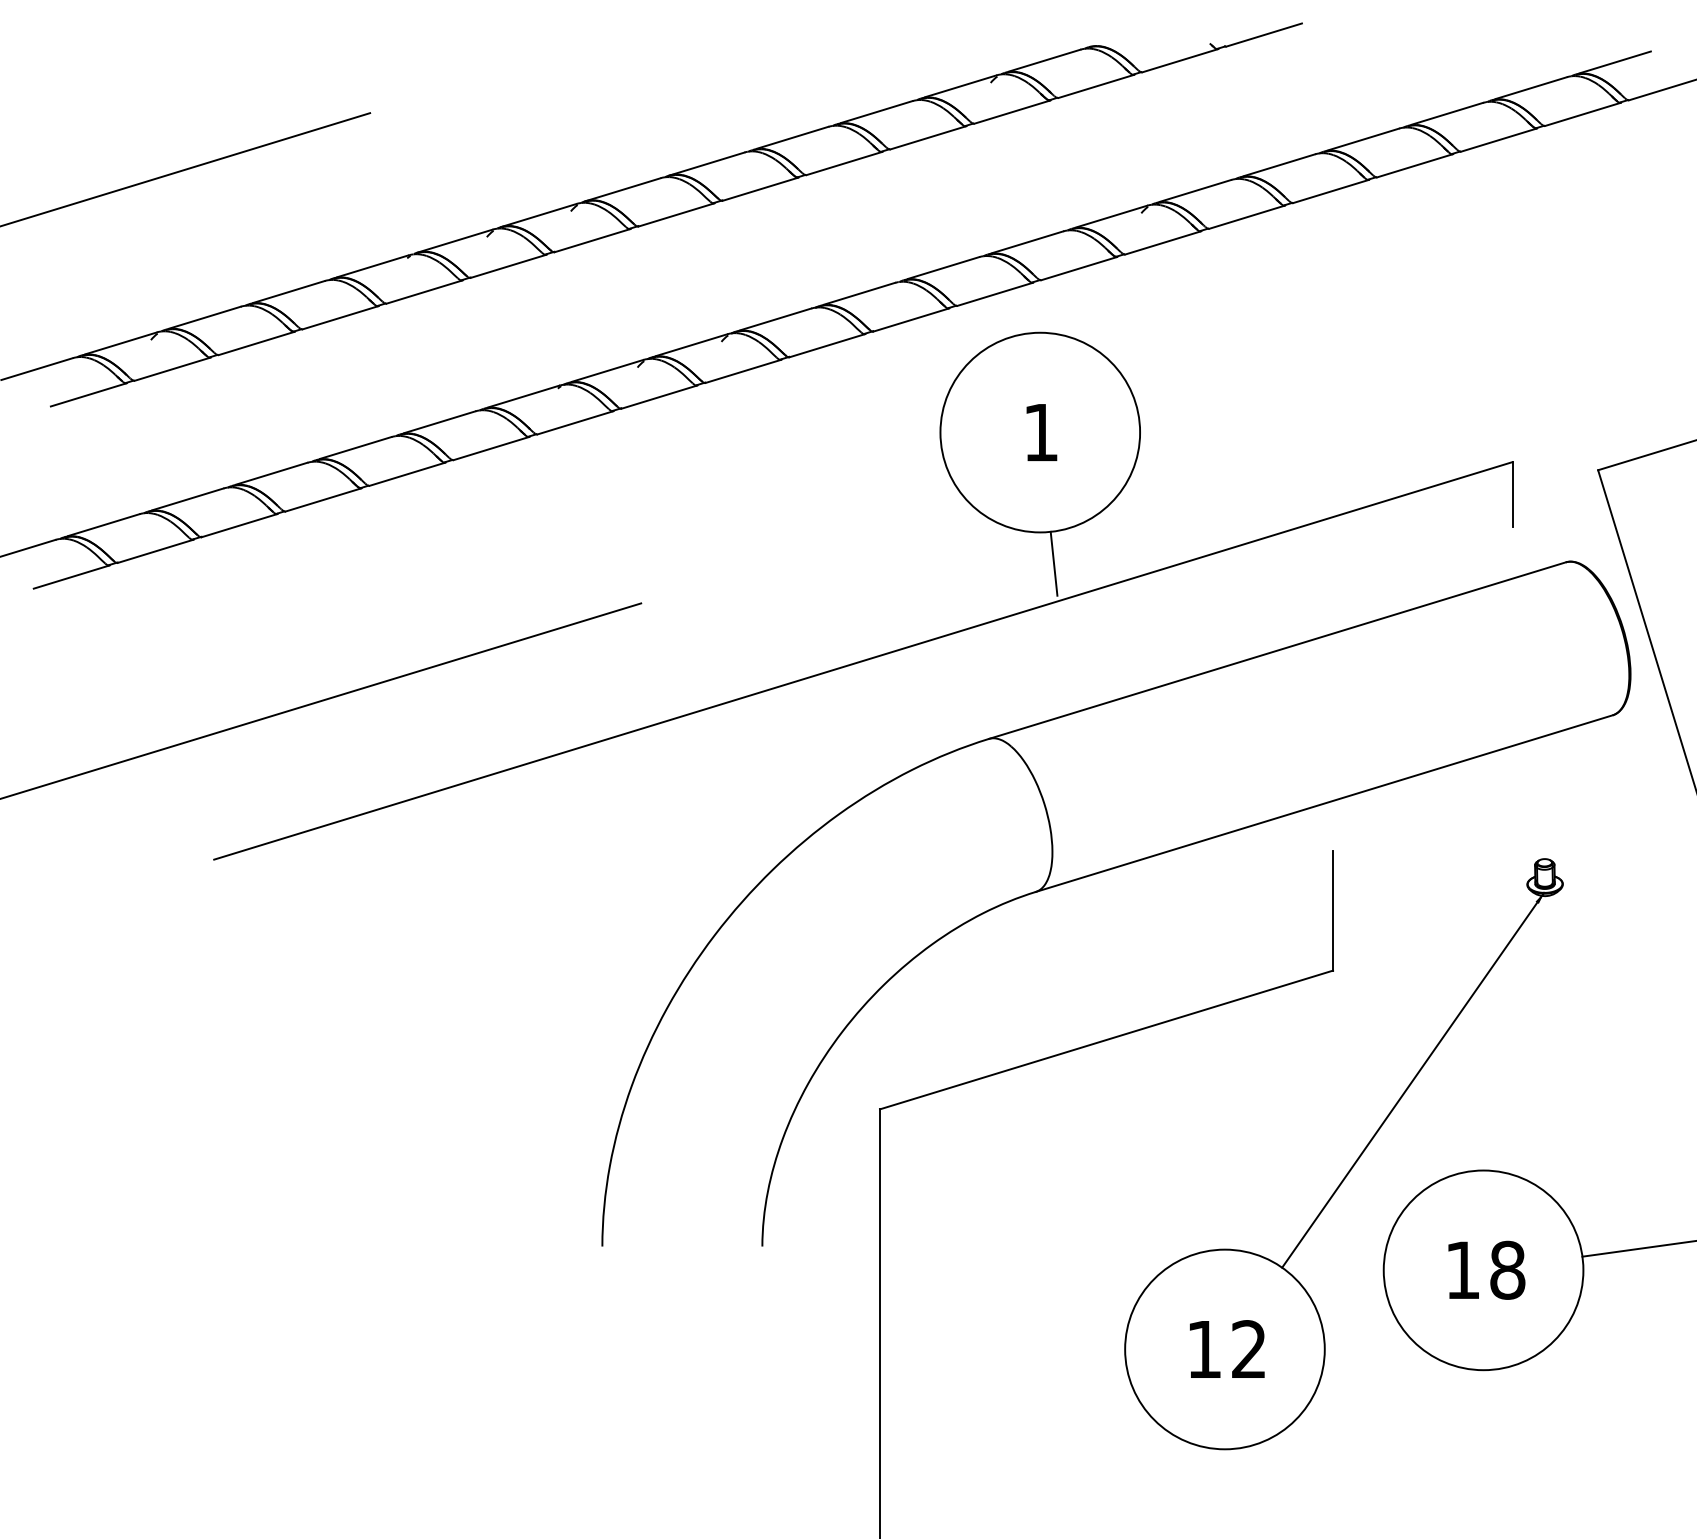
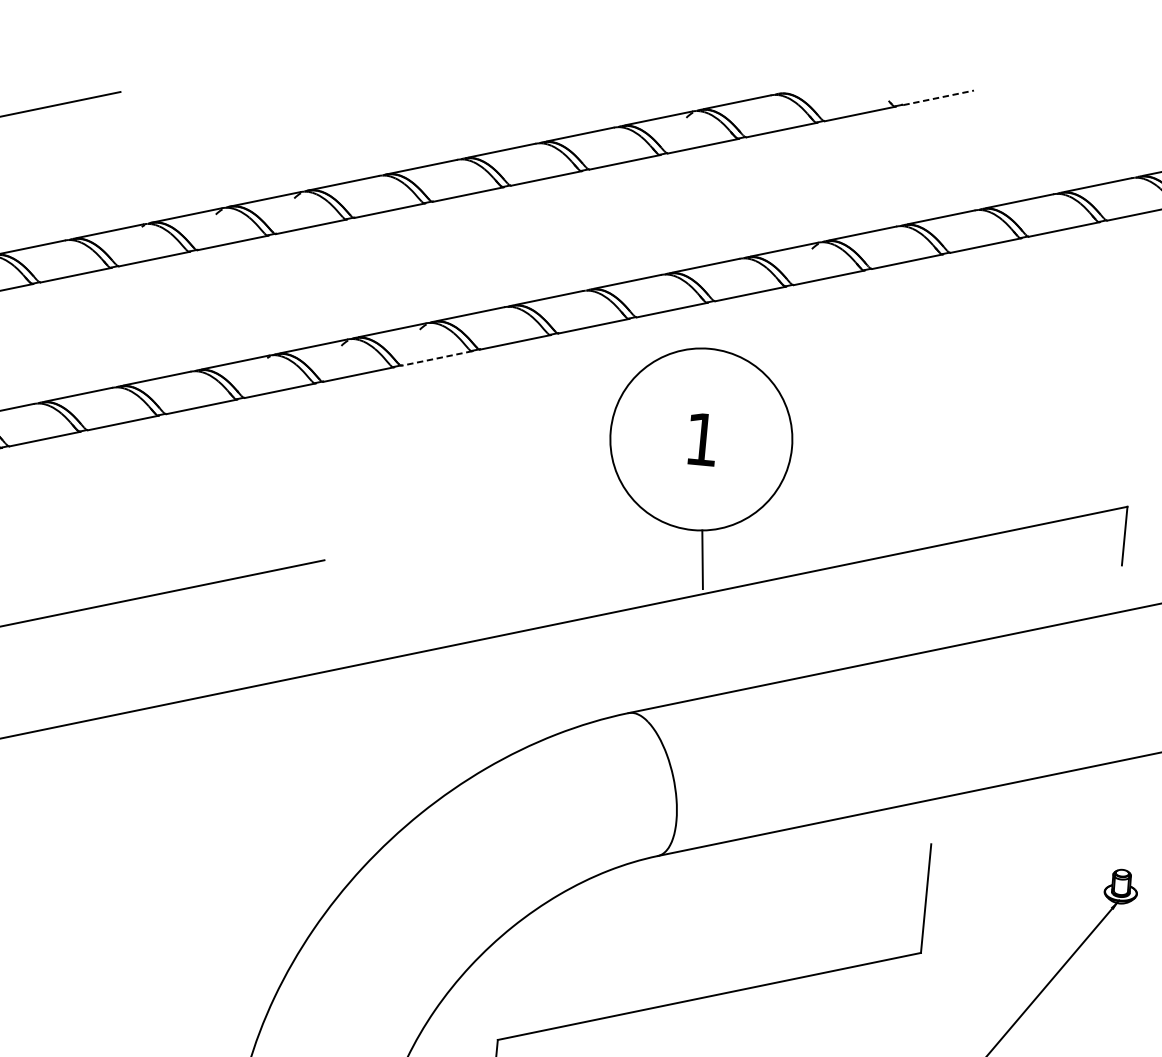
line: (1264, 35) -> (938, 98), solid -> dashed
line: (743, 371) -> (437, 358), solid -> dashed

